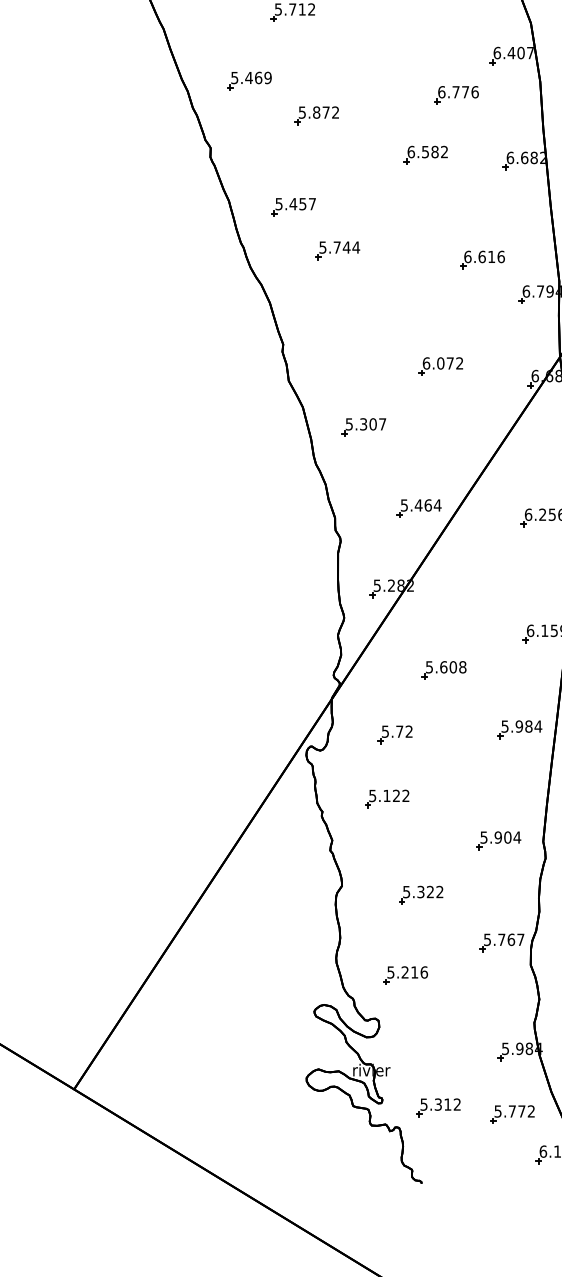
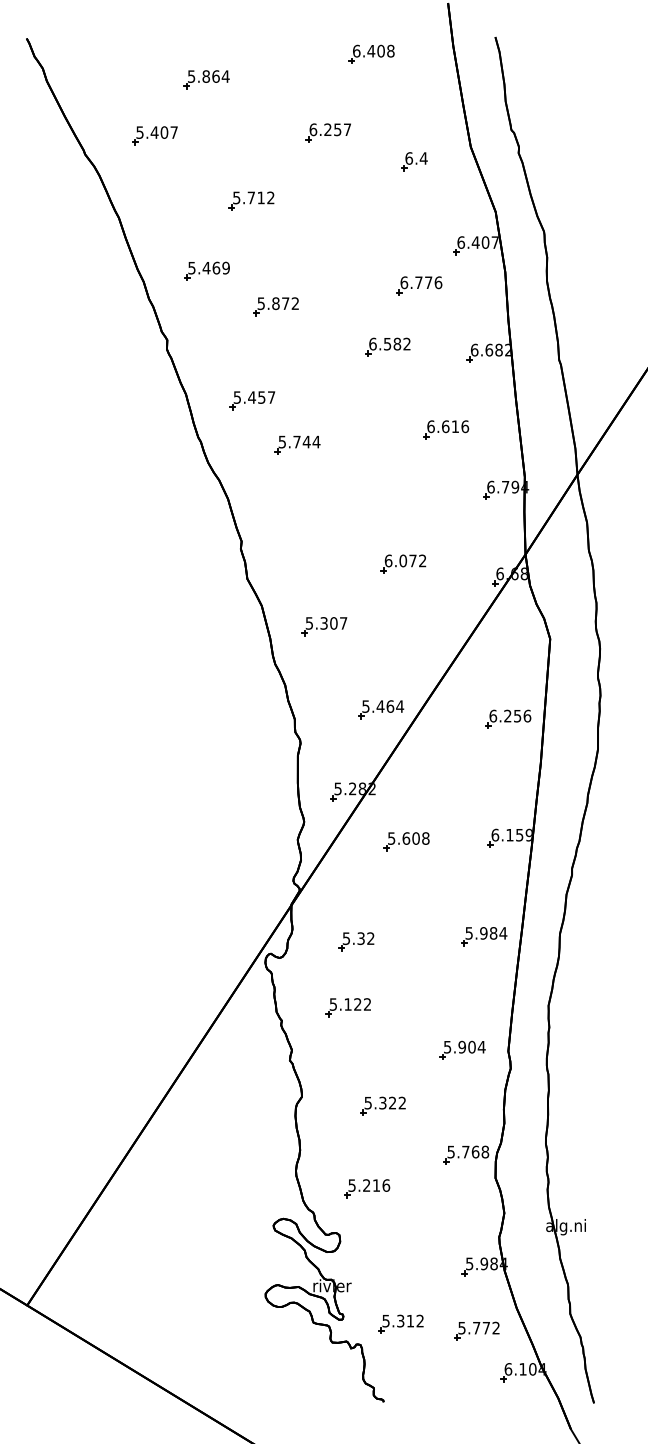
part: (482, 259) -> (446, 429), moved
part: (443, 670) -> (406, 841), moved
text: (399, 731) -> (360, 938), 5.72 -> 5.32
text: (520, 939) -> (485, 1151), 5.767 -> 5.768

